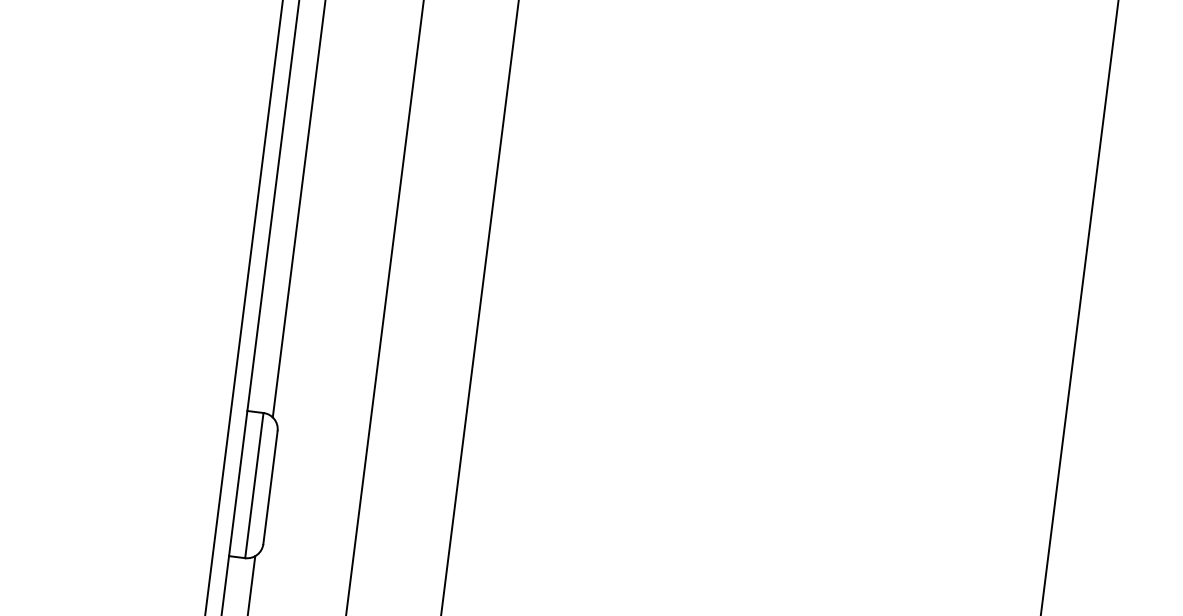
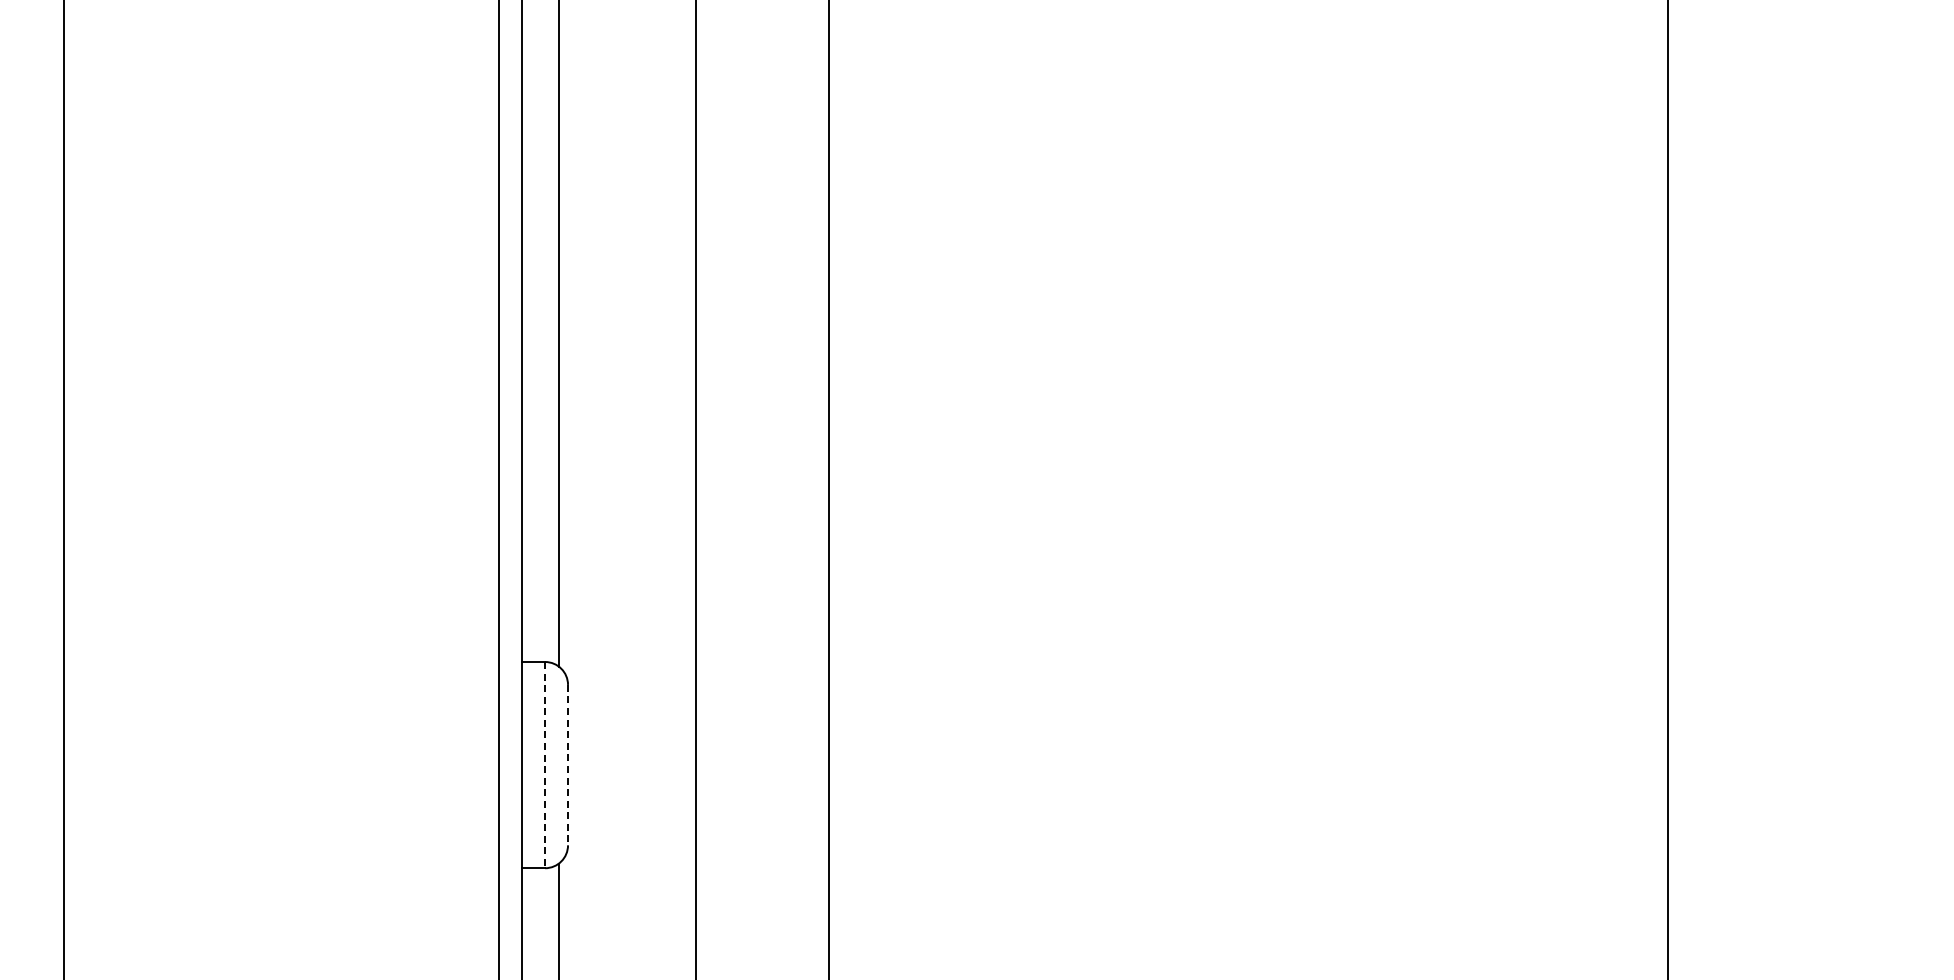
line: (254, 485) -> (545, 765), solid -> dashed
line: (270, 487) -> (568, 765), solid -> dashed

